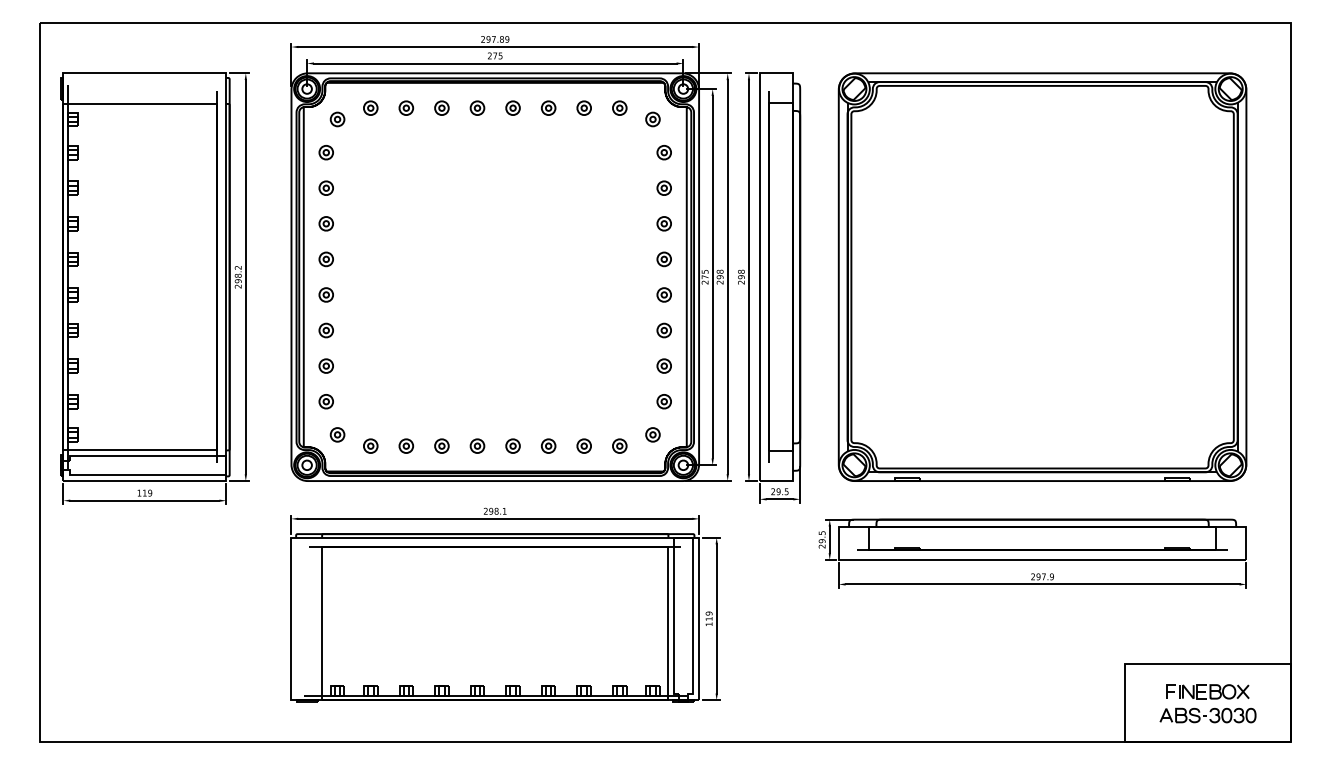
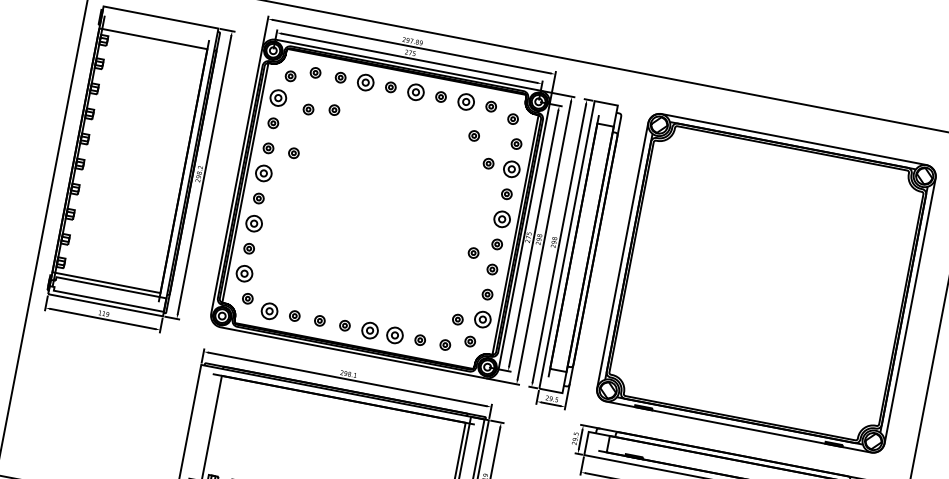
part: (441, 107) -> (365, 82), size x1.6
part: (512, 107) -> (415, 91), size x1.6
part: (583, 107) -> (465, 101), size x1.6
part: (325, 152) -> (277, 97), size x1.6
part: (603, 152) -> (473, 135), added
part: (406, 153) -> (334, 109), added
part: (370, 159) -> (308, 109), added
part: (630, 186) -> (488, 163), added
part: (663, 187) -> (511, 168), size x1.6
part: (361, 223) -> (293, 152), added
part: (325, 259) -> (263, 173), size x1.6
part: (663, 259) -> (501, 219), size x1.6
part: (633, 312) -> (473, 252), added
part: (325, 330) -> (253, 223), size x1.6
part: (325, 401) -> (243, 273), size x1.6
part: (663, 401) -> (482, 319), size x1.6
part: (629, 407) -> (457, 319), added
part: (370, 445) -> (269, 310), size x1.6
part: (512, 445) -> (369, 330), size x1.6
part: (548, 445) -> (395, 334), size x1.6

